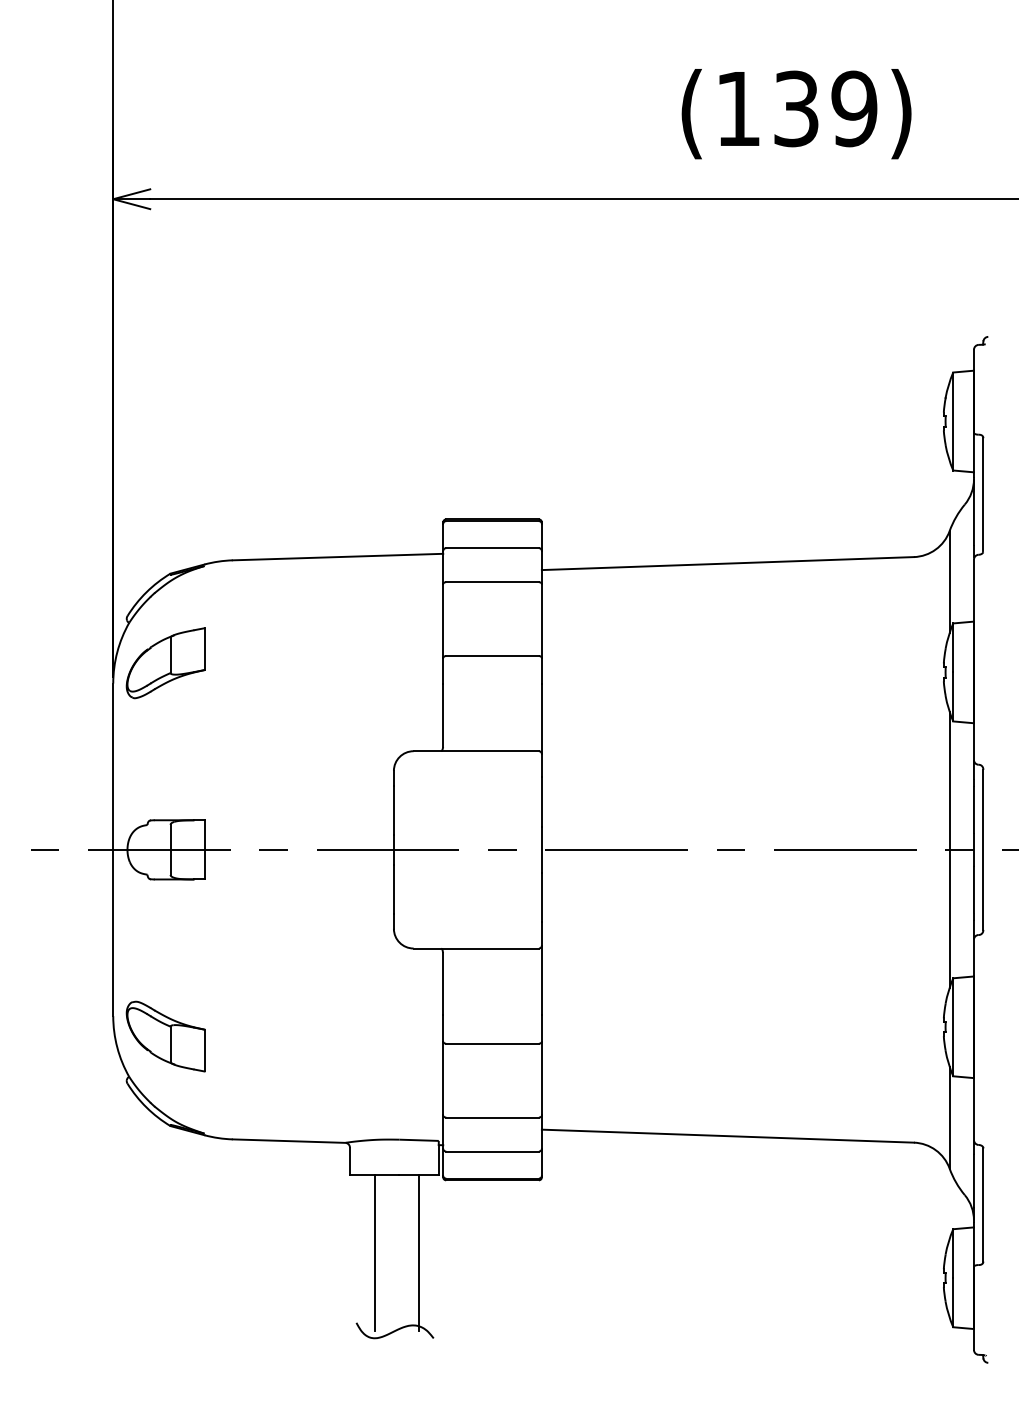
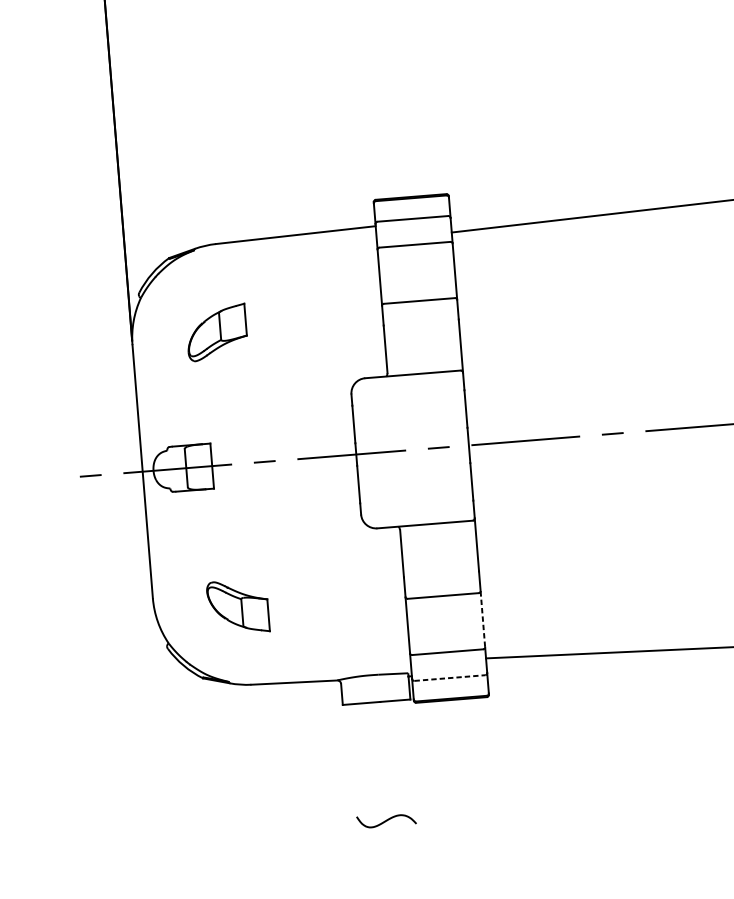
part: (165, 663) -> (216, 332), moved
part: (165, 1036) -> (238, 606), moved
line: (541, 1078) -> (482, 619), solid -> dashed
line: (493, 1151) -> (450, 677), solid -> dashed
line: (374, 1253) -> (366, 762), removed
line: (419, 1253) -> (400, 760), removed

